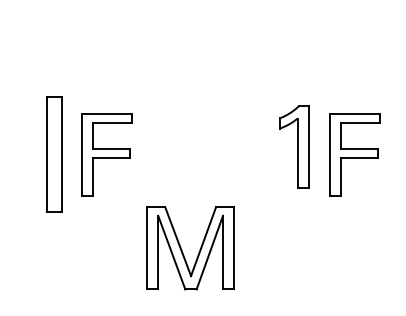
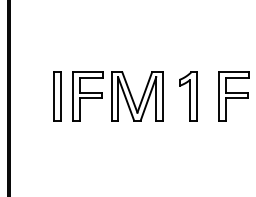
part: (294, 146) -> (188, 96), moved
part: (55, 155) -> (57, 96), size x0.71
part: (191, 248) -> (137, 96), moved

